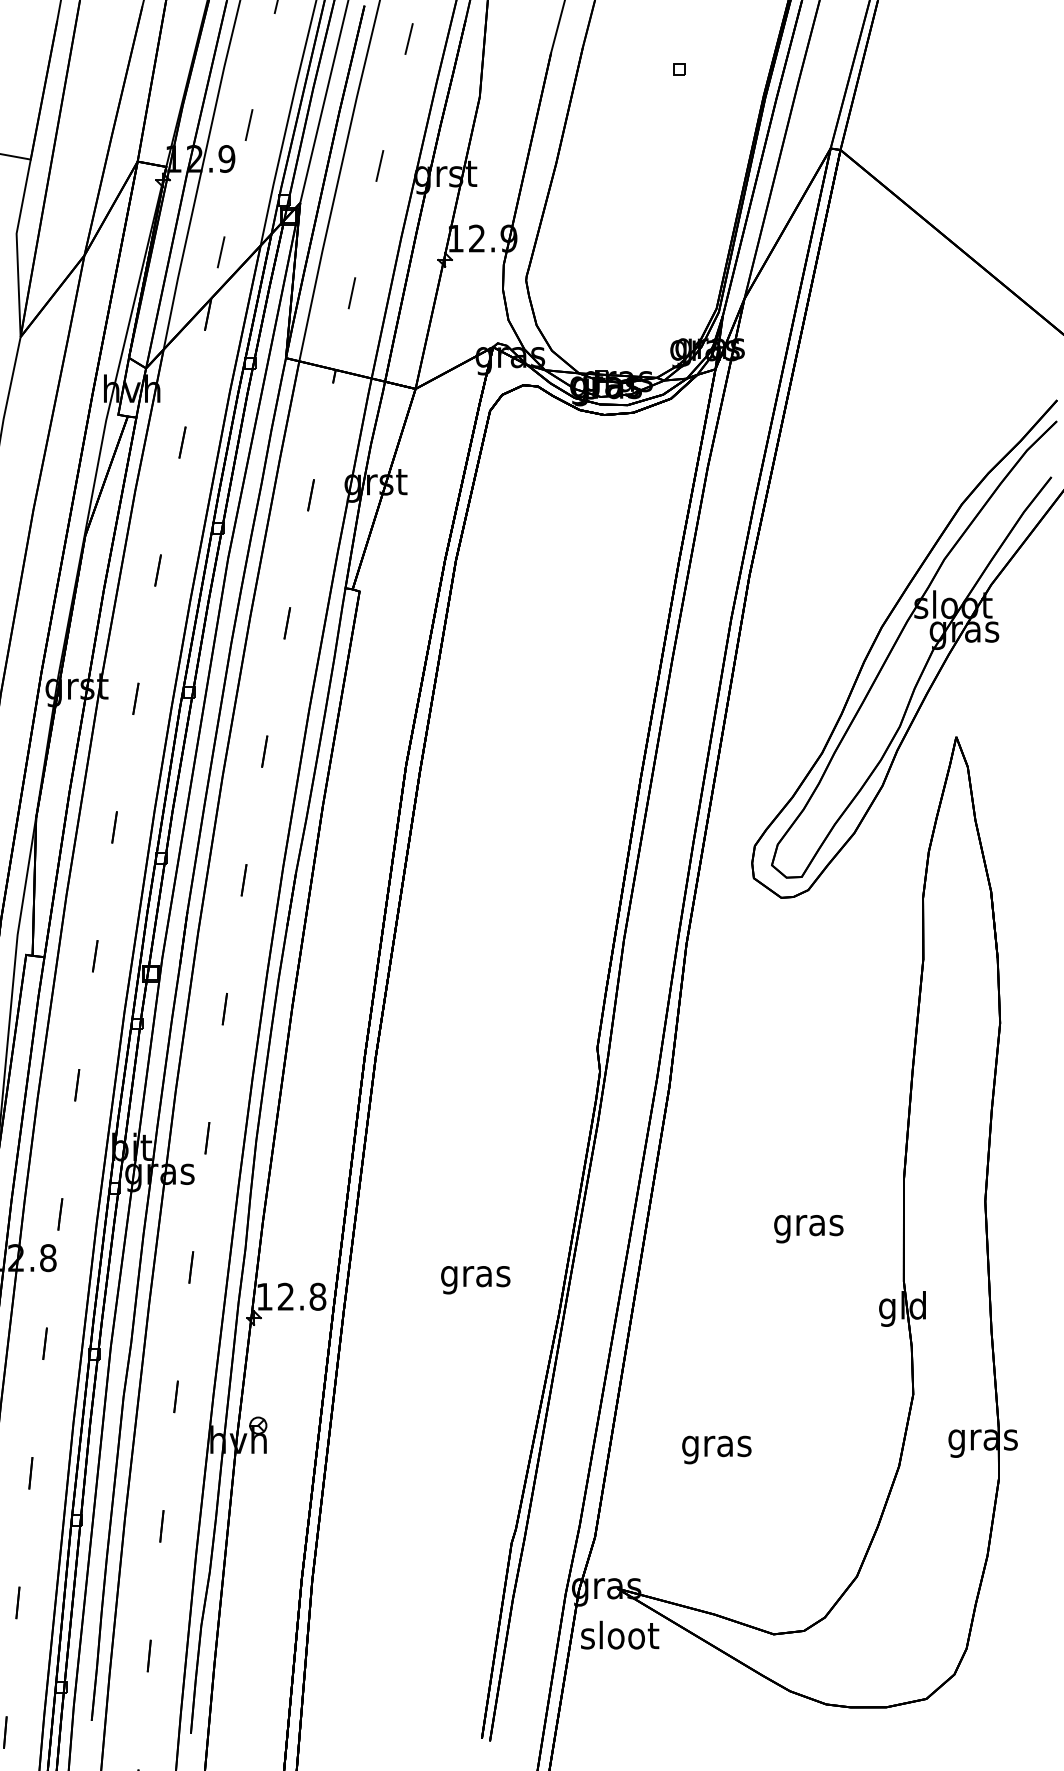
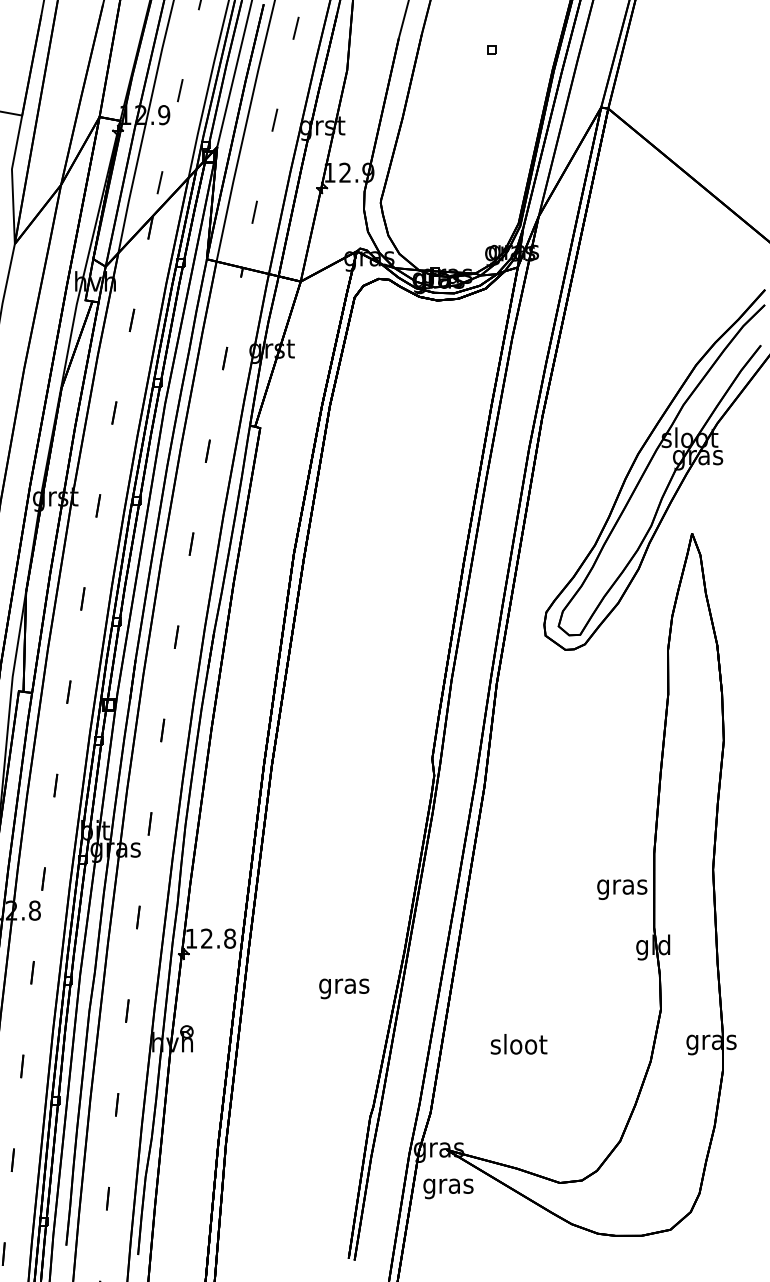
text: (808, 1229) -> (622, 889), moved
text: (475, 1280) -> (344, 989), moved
text: (717, 1446) -> (519, 1047), gras -> sloot
text: (620, 1638) -> (449, 1186), sloot -> gras

